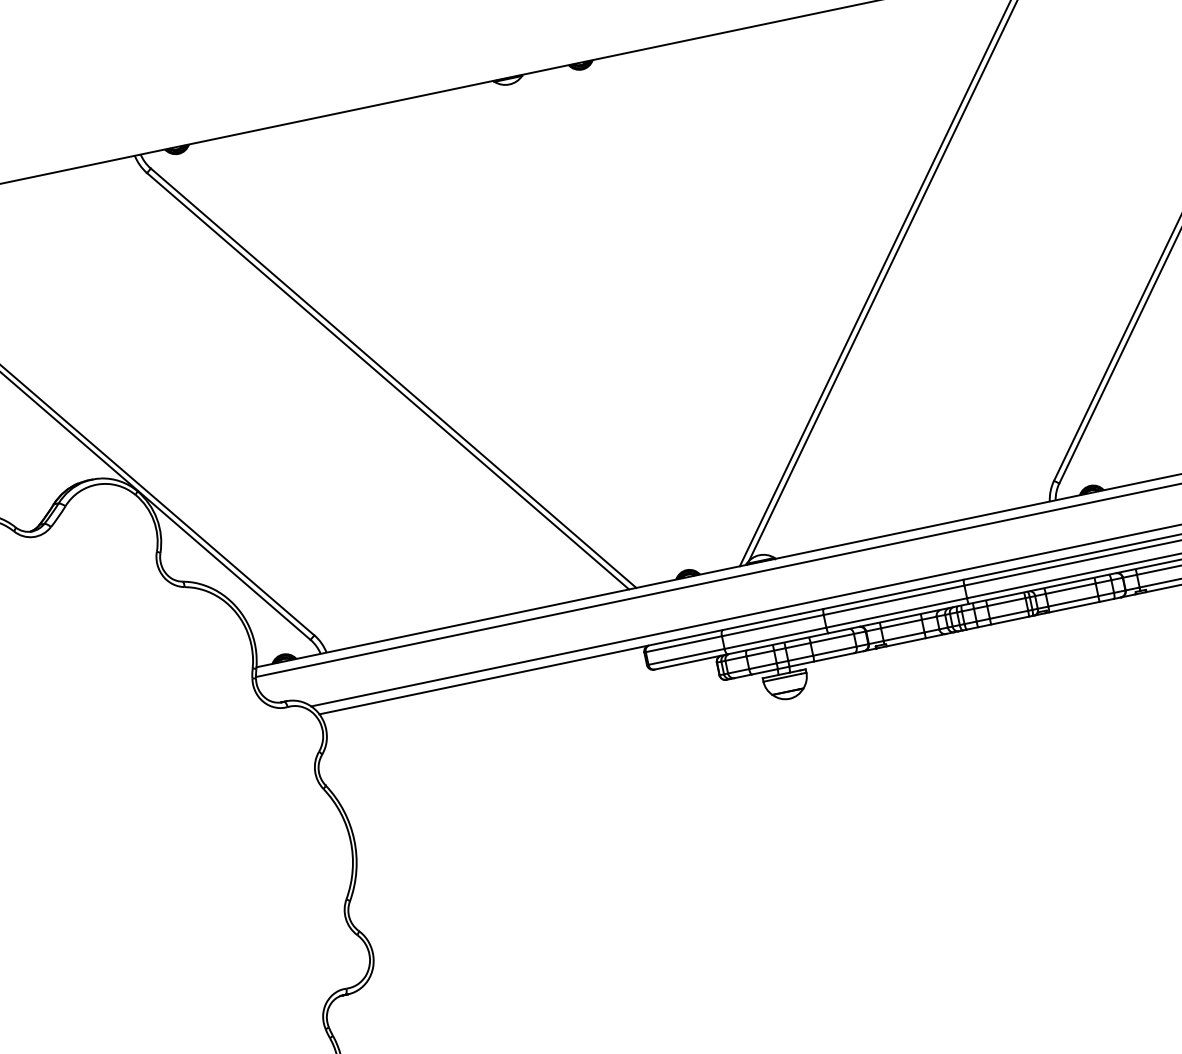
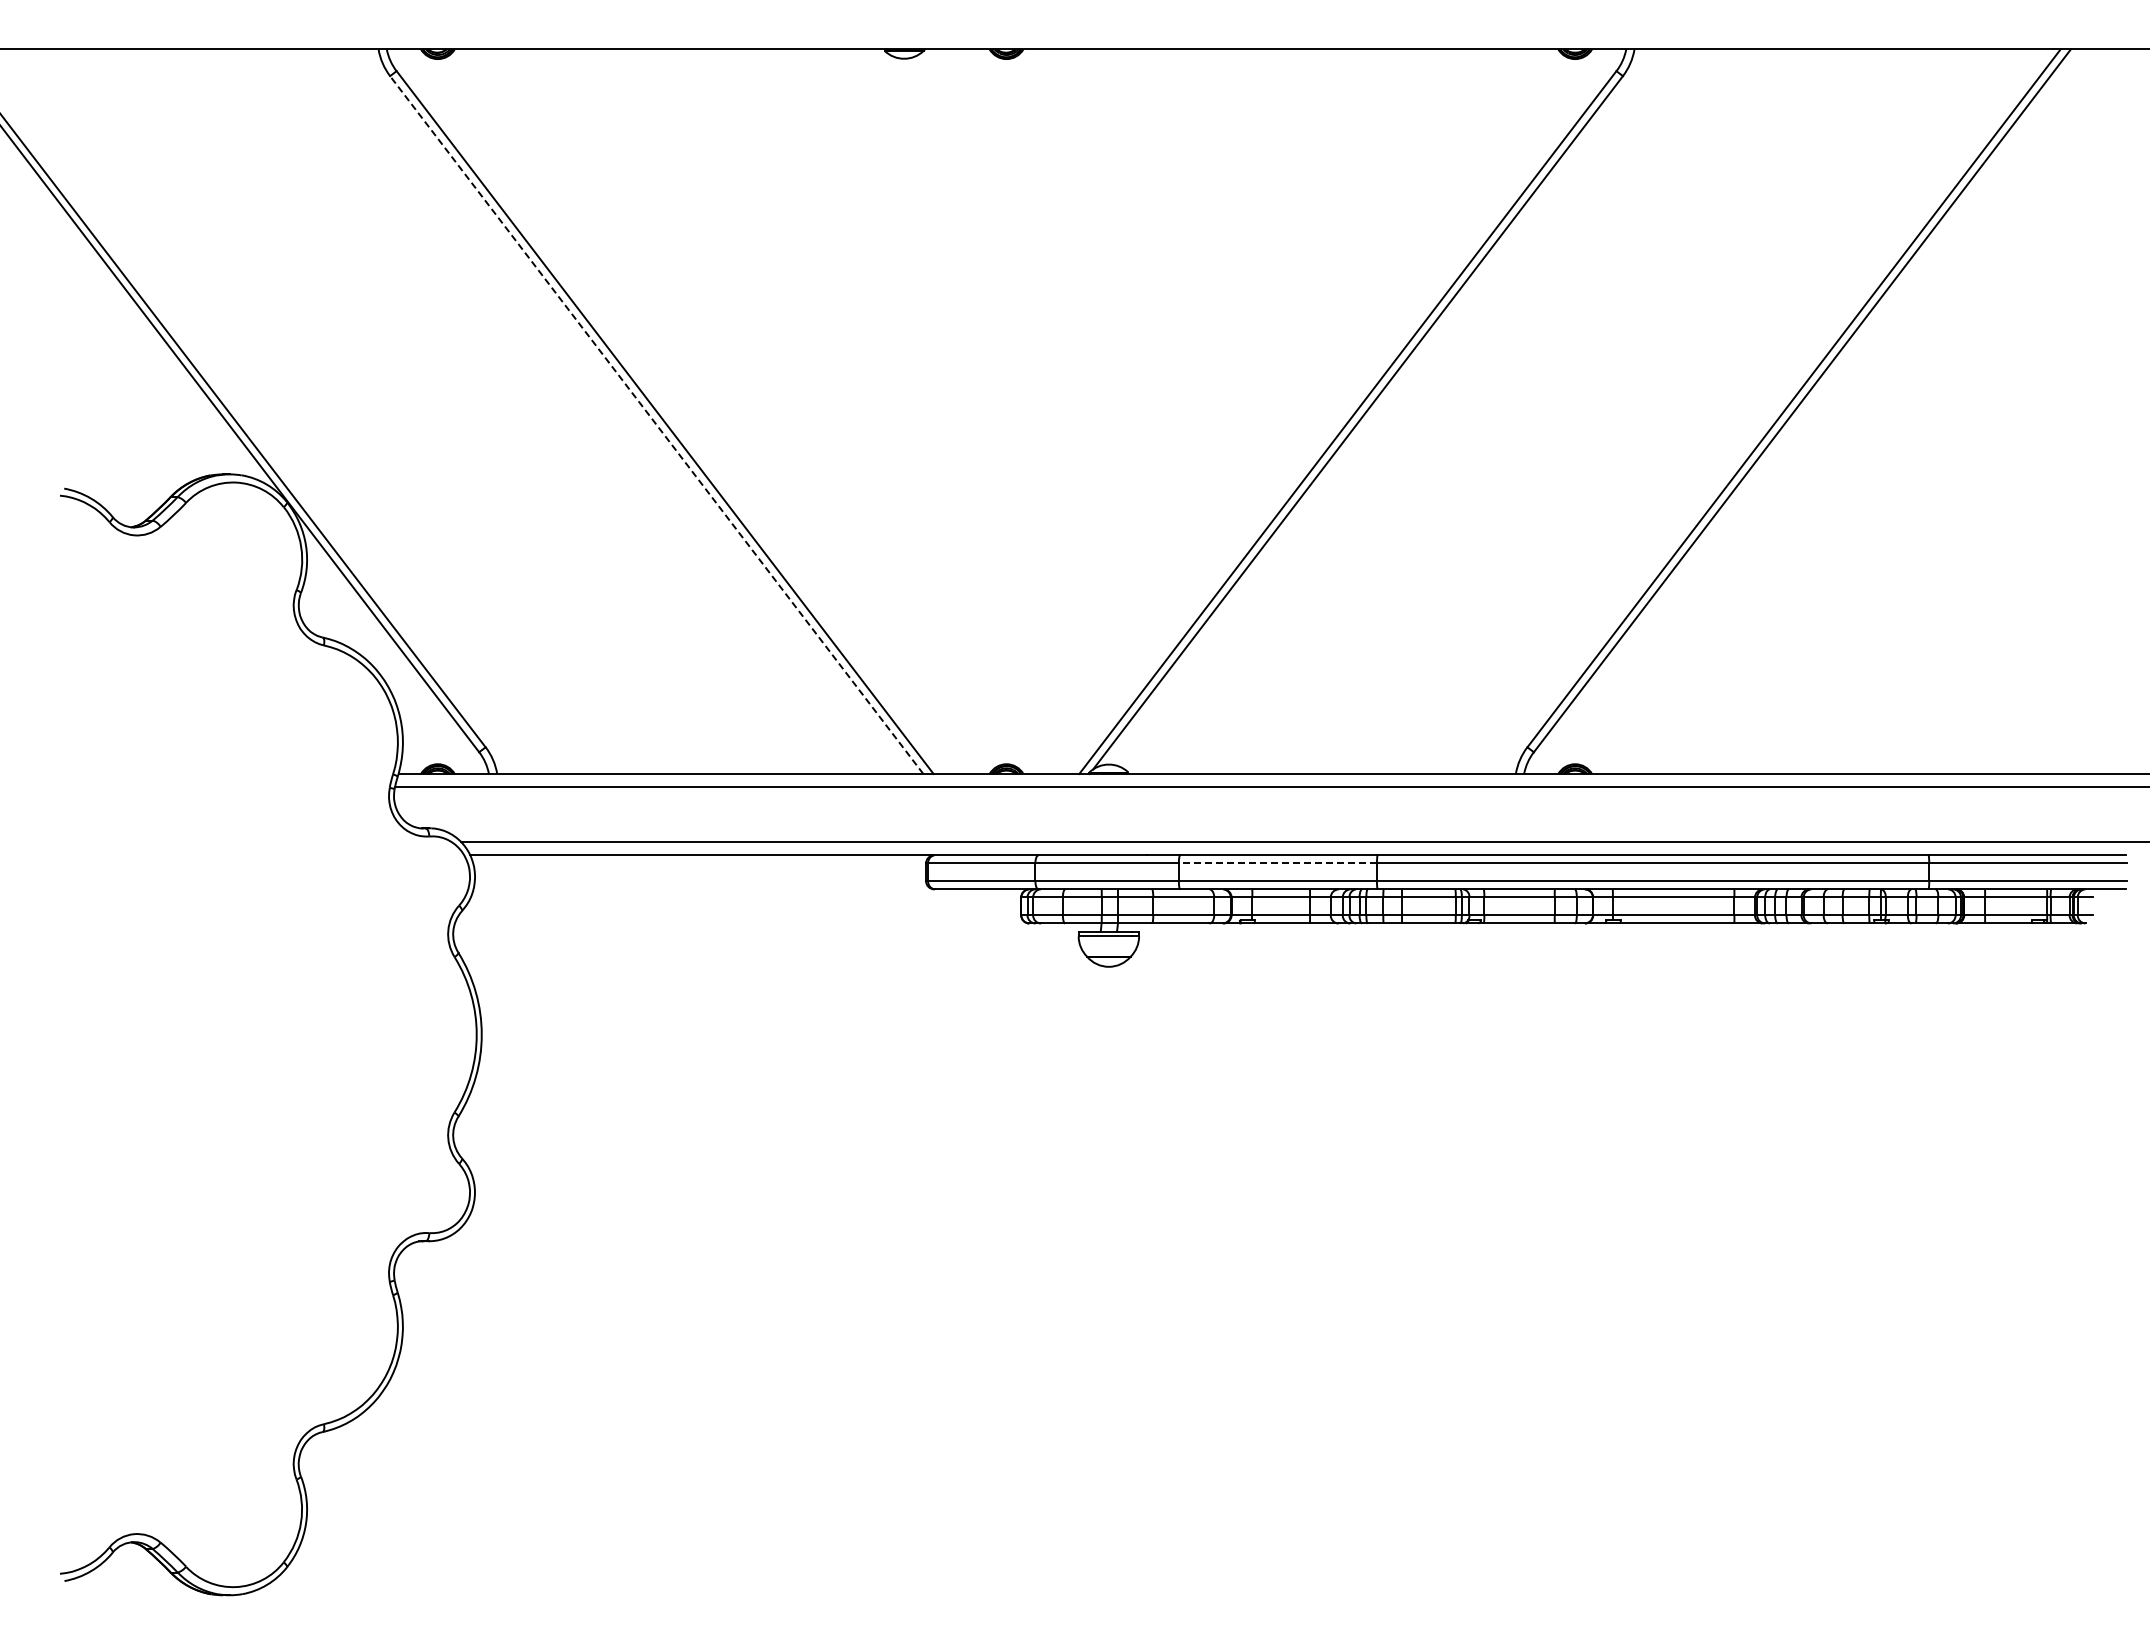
line: (387, 380) -> (656, 424), solid -> dashed
line: (893, 600) -> (1277, 863), solid -> dashed

